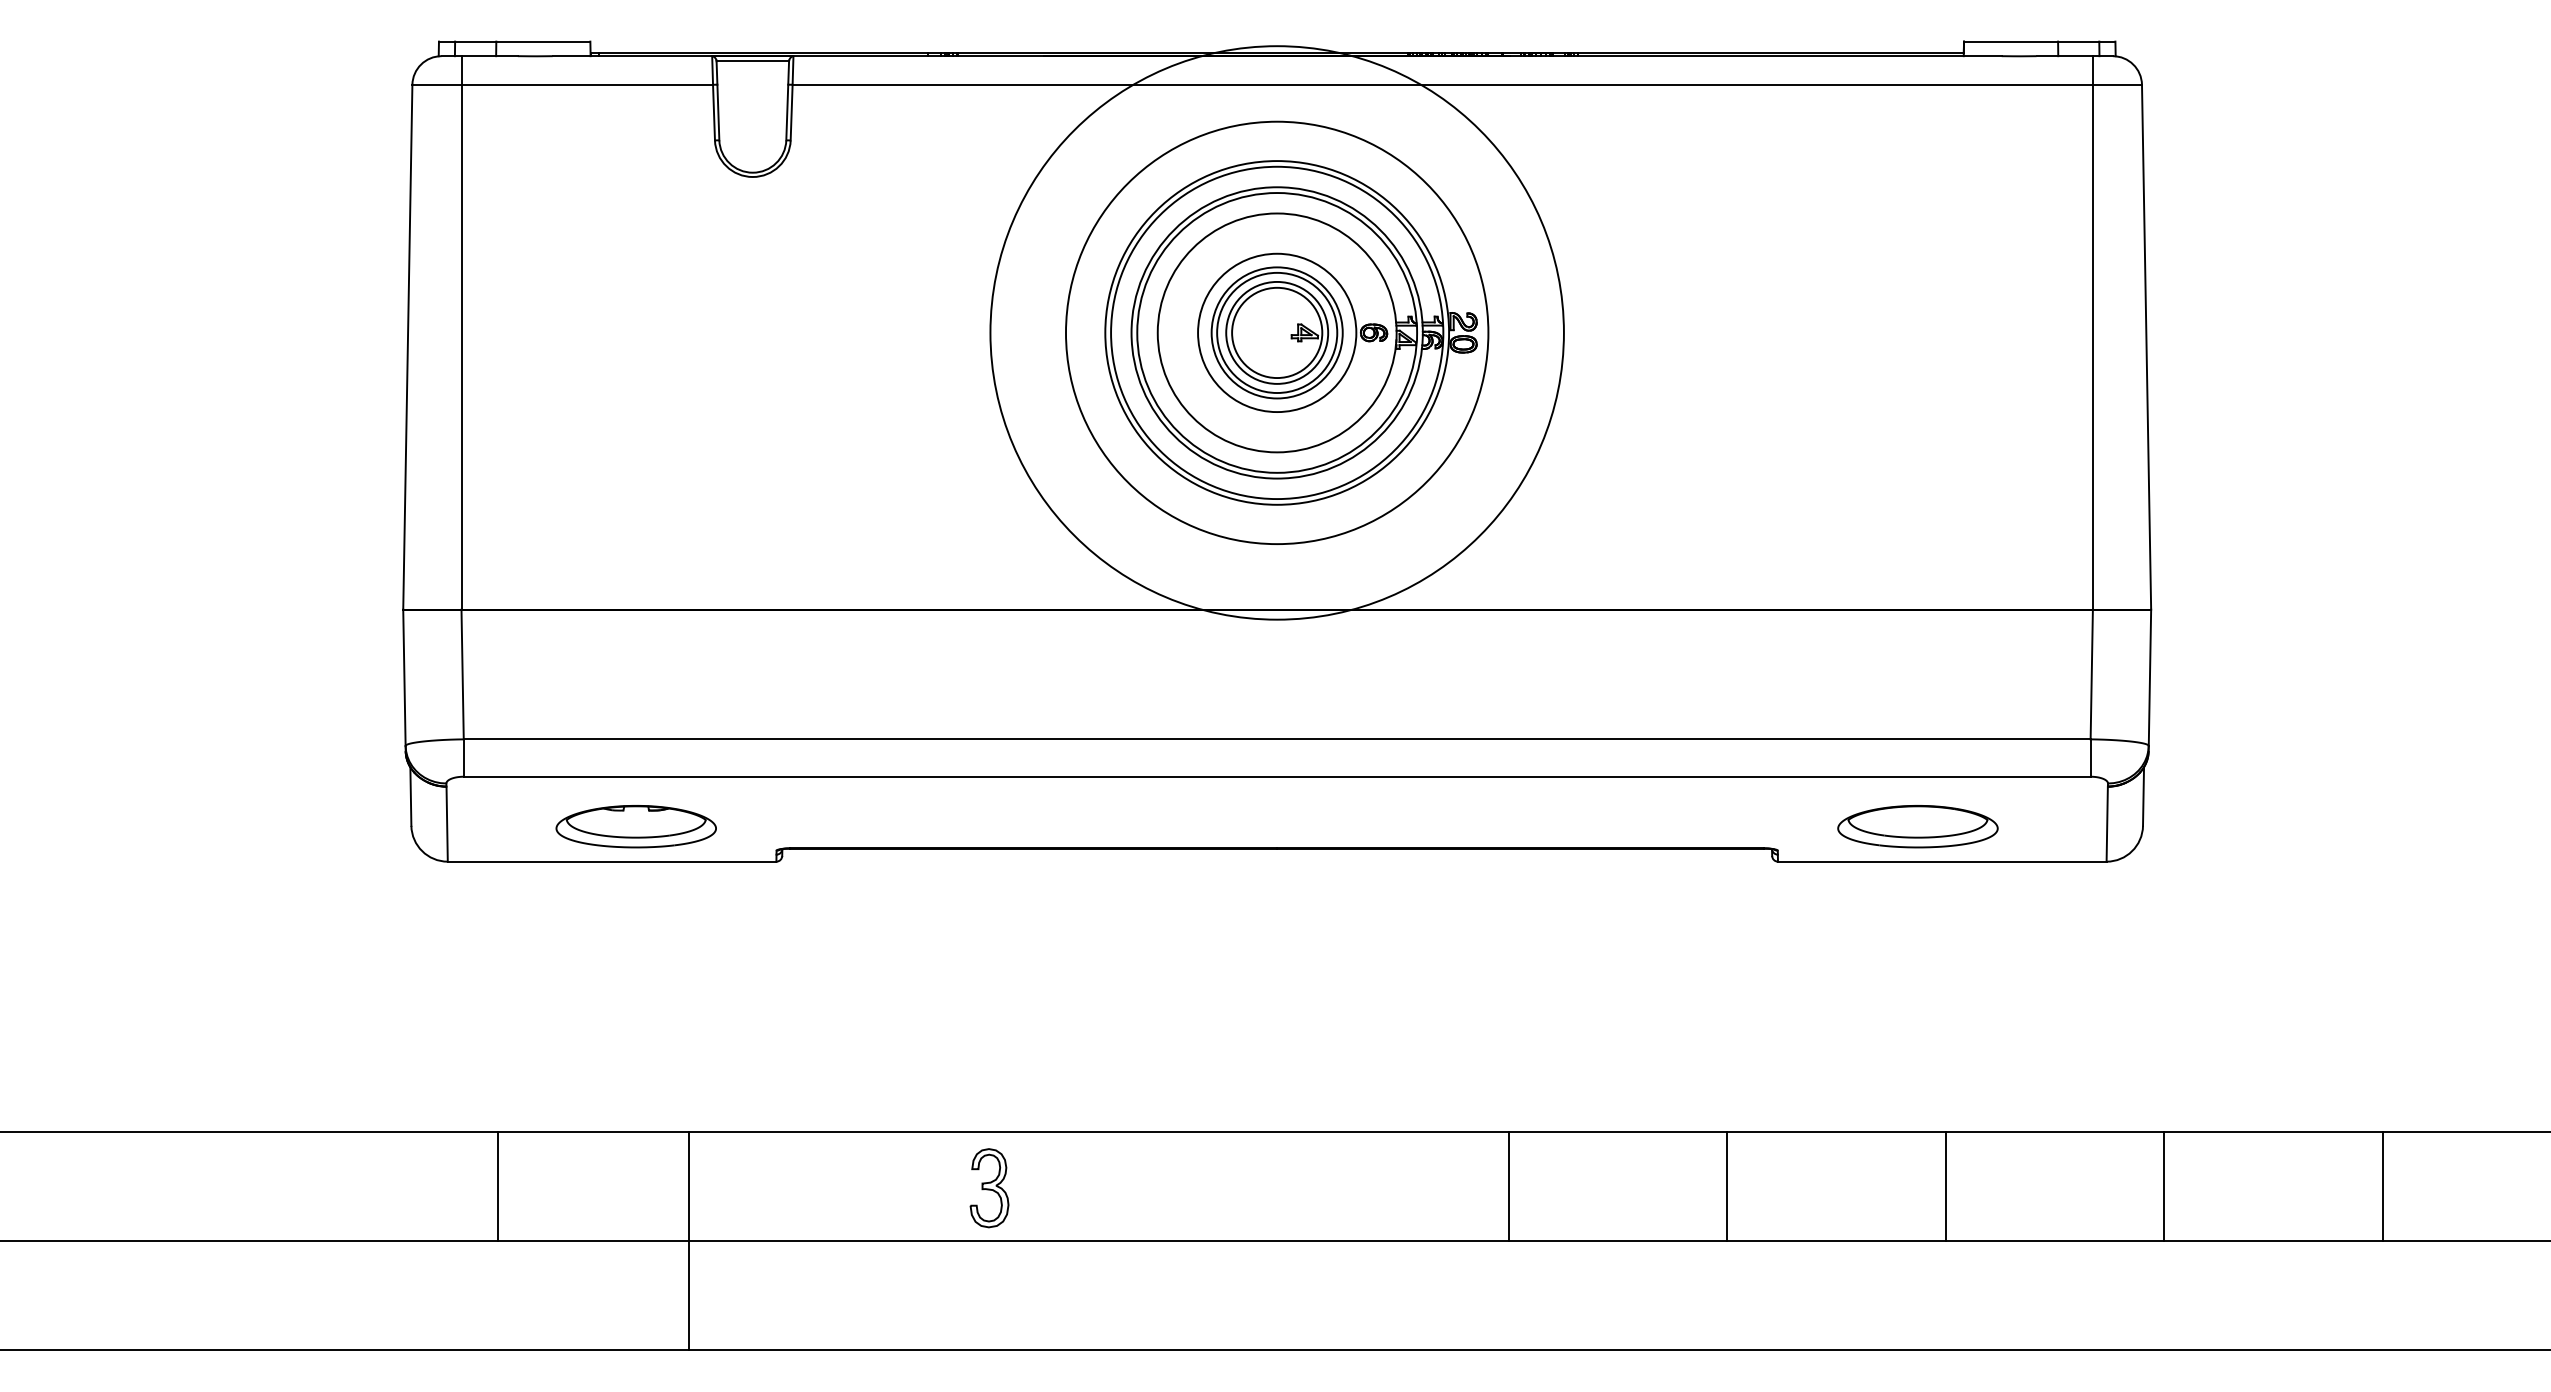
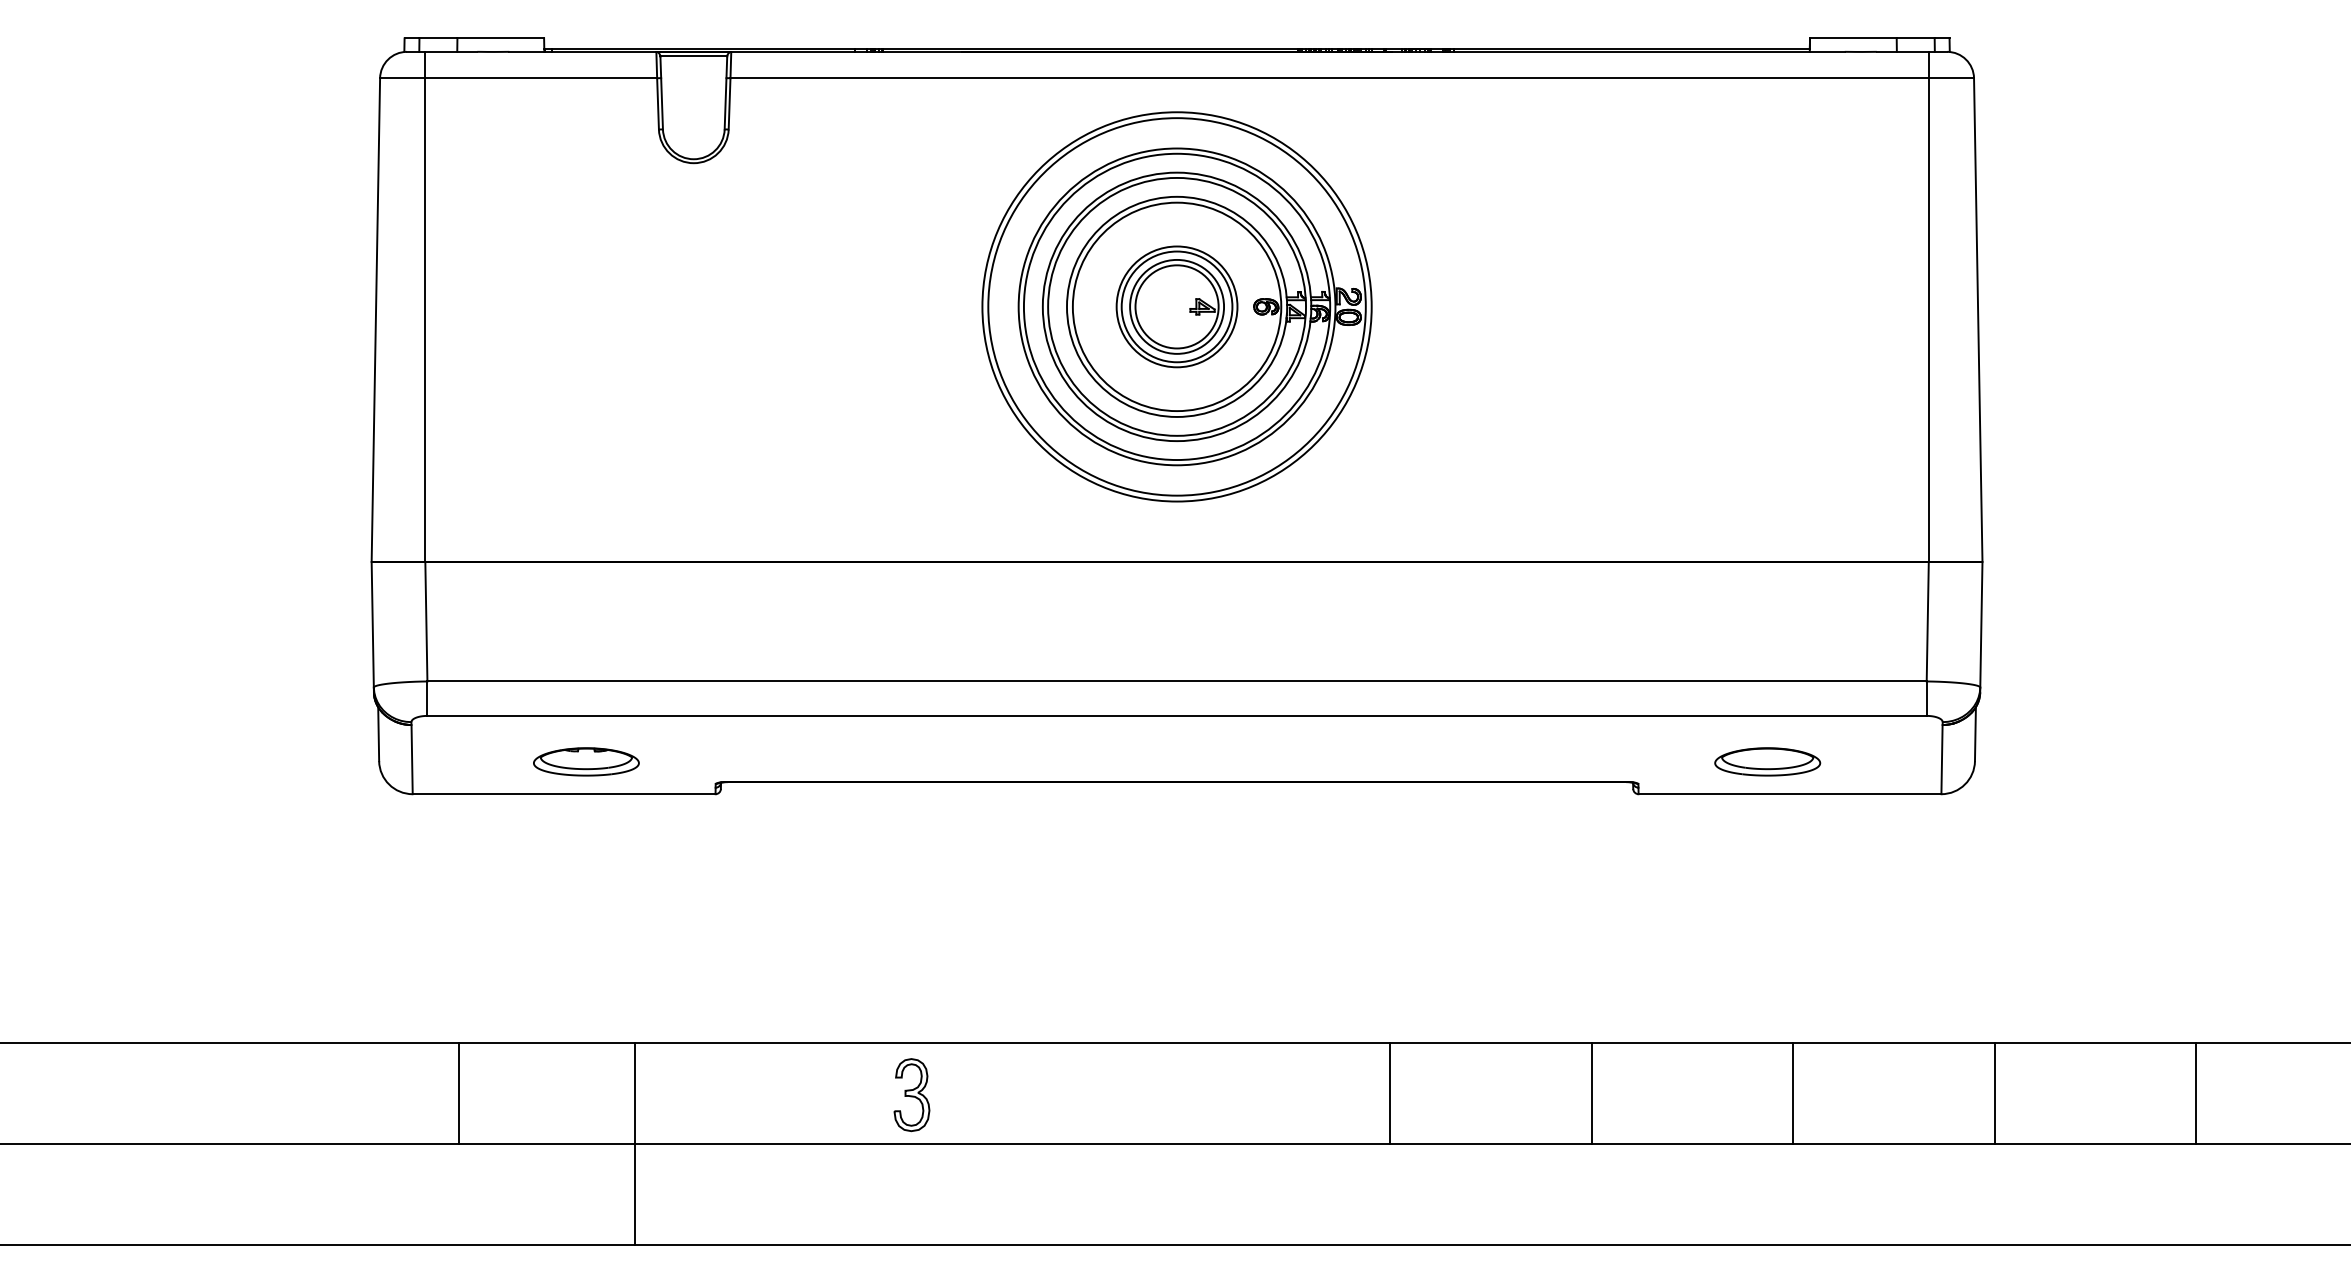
circle: (1276, 332) -> (1176, 306), size x0.71
circle: (1276, 332) -> (1176, 306), size x1.43
part: (636, 826) -> (586, 761), size x0.71
part: (1917, 826) -> (1767, 761), size x0.71

